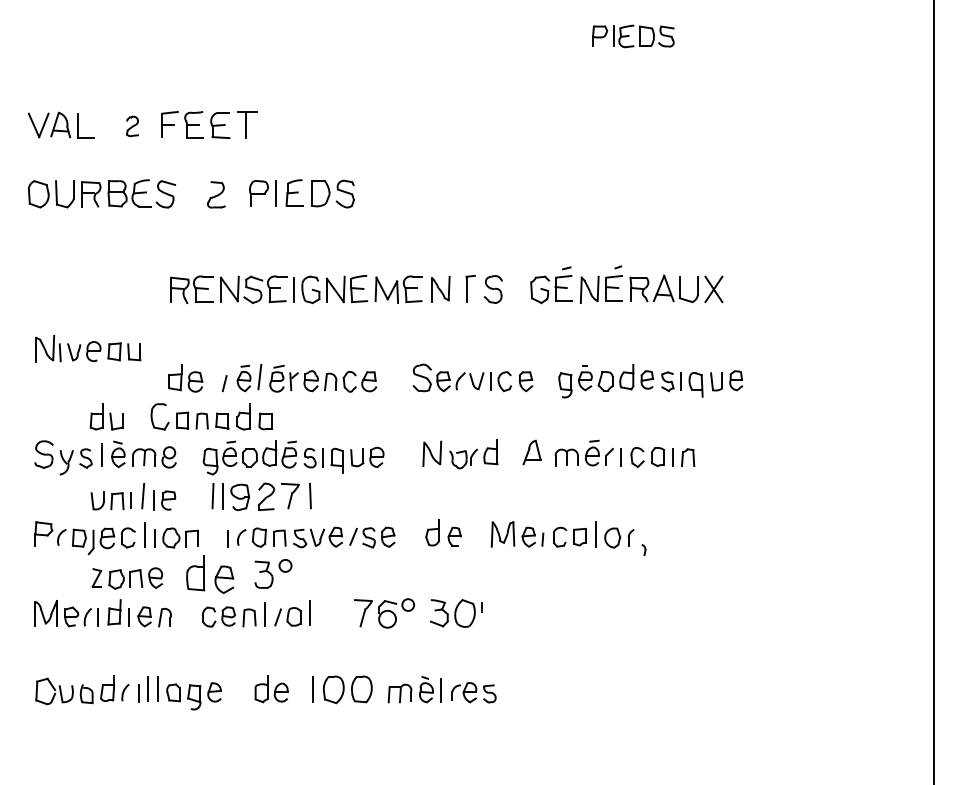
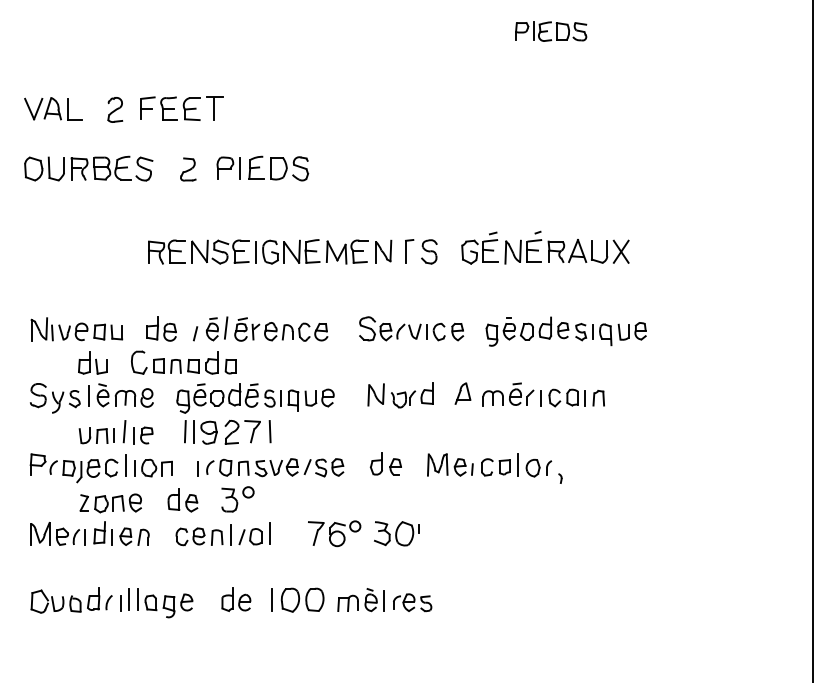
part: (132, 125) -> (115, 109), size x1.43
part: (87, 348) -> (76, 329), moved
part: (209, 575) -> (182, 500), size x0.71

